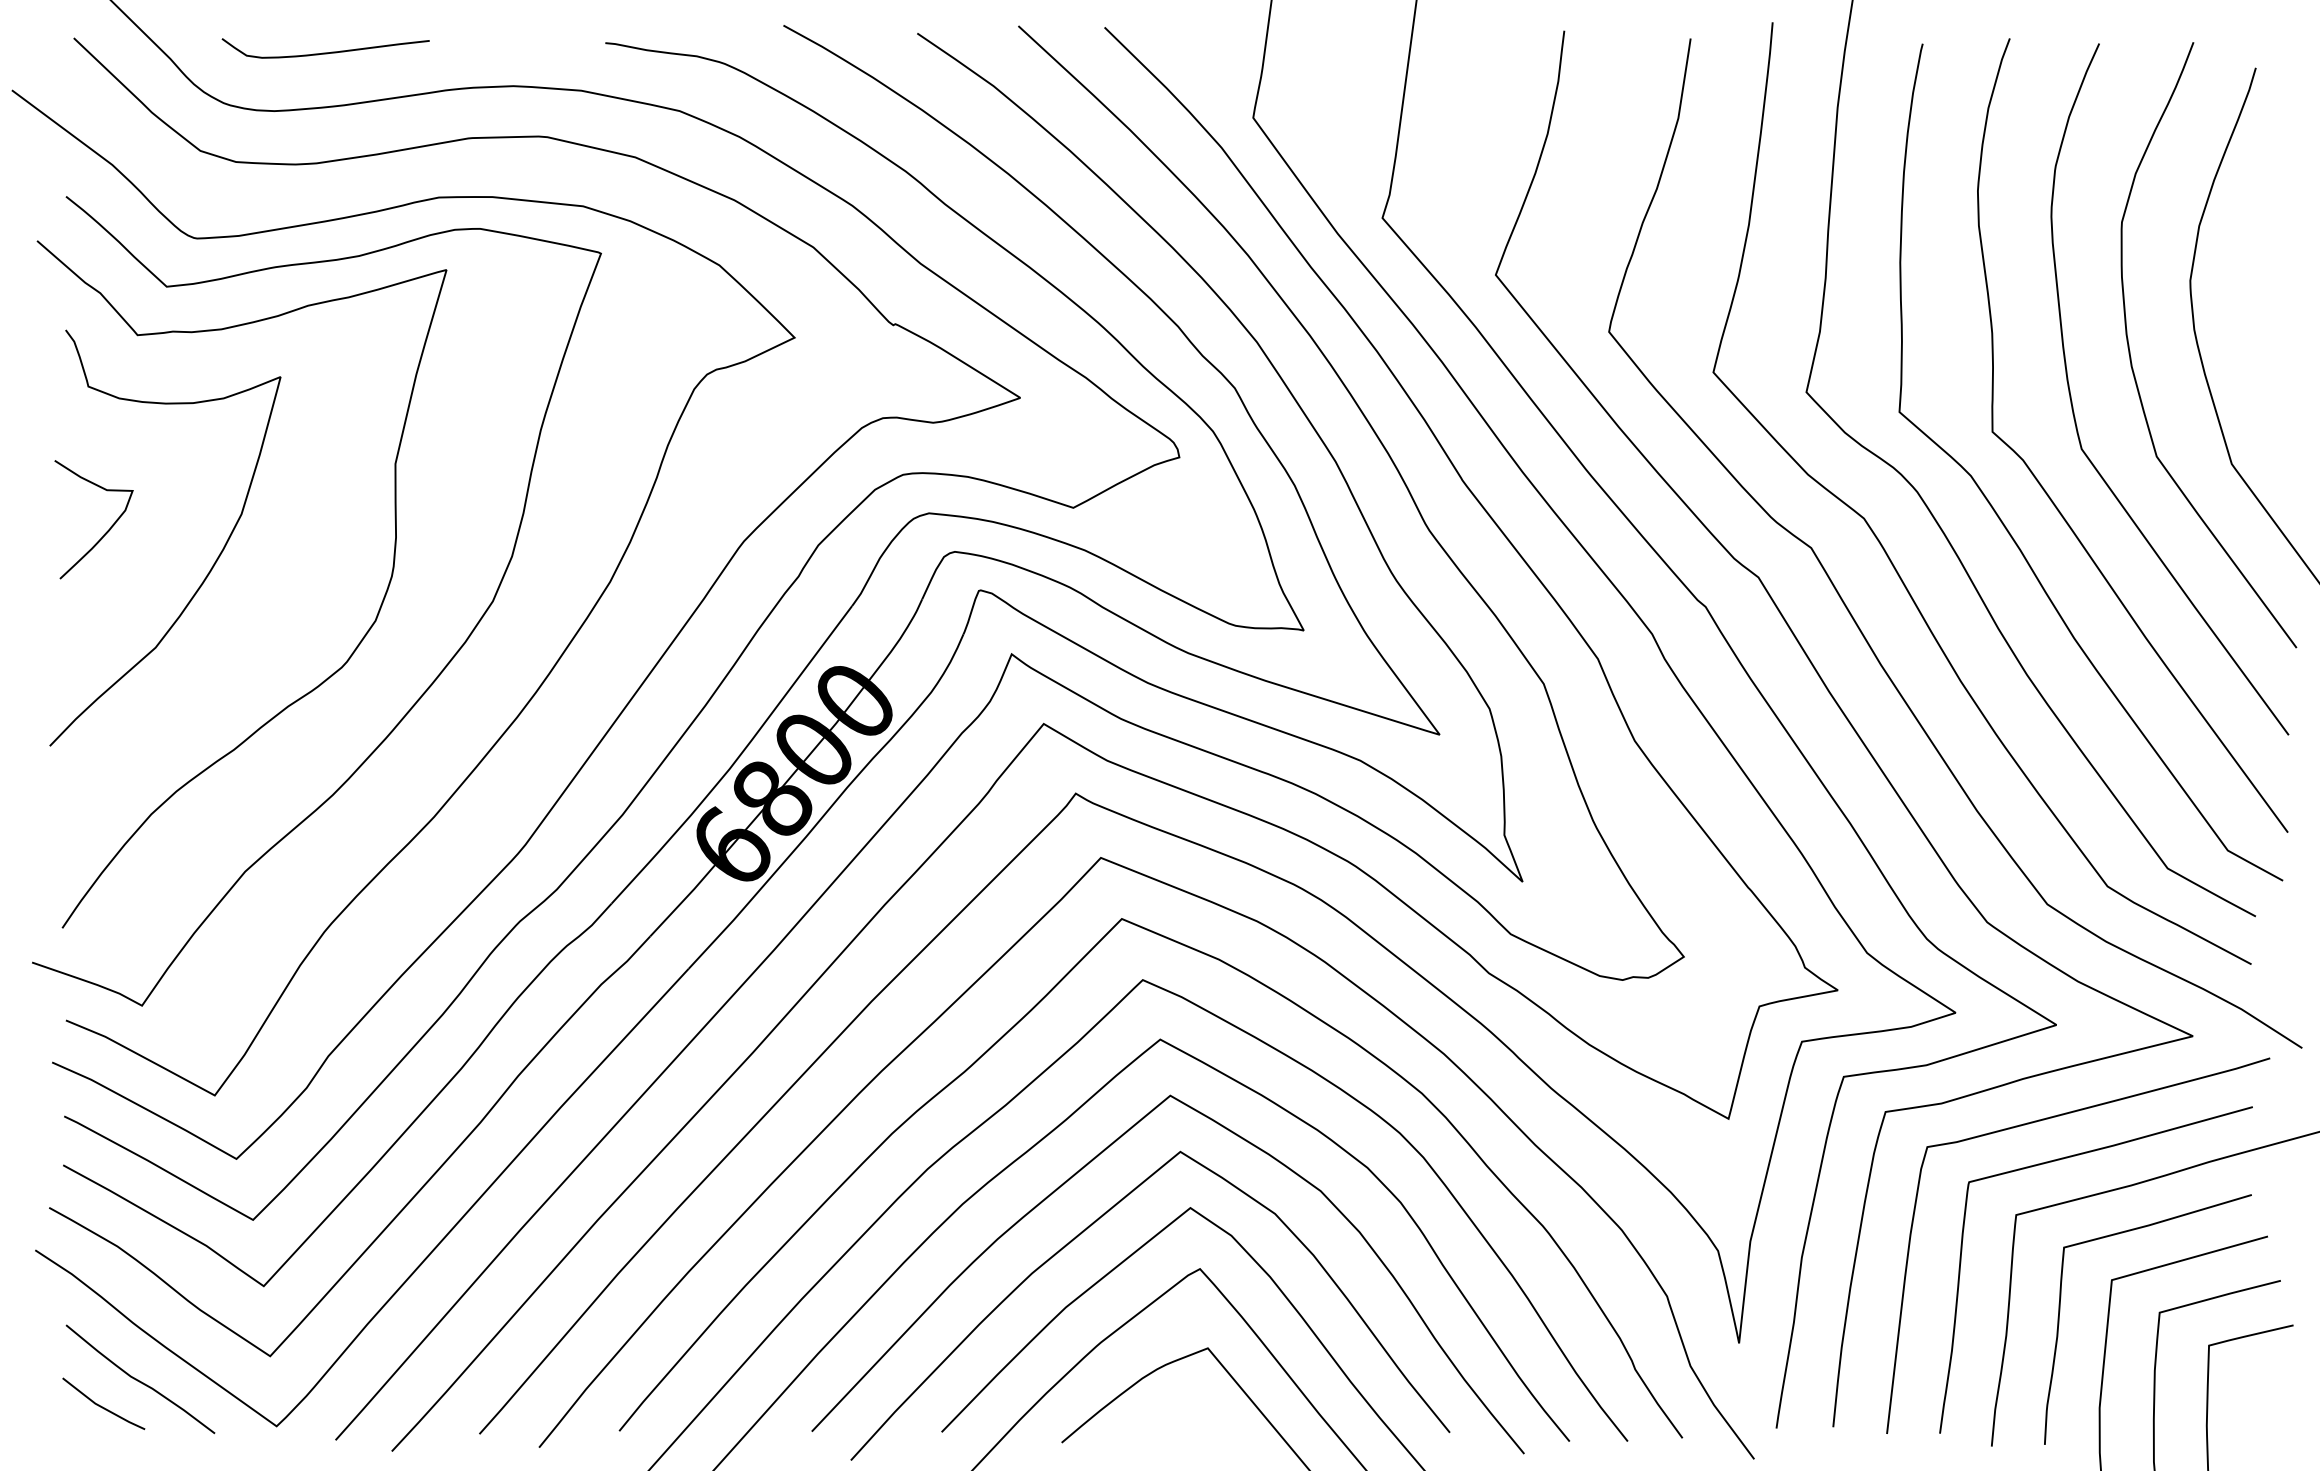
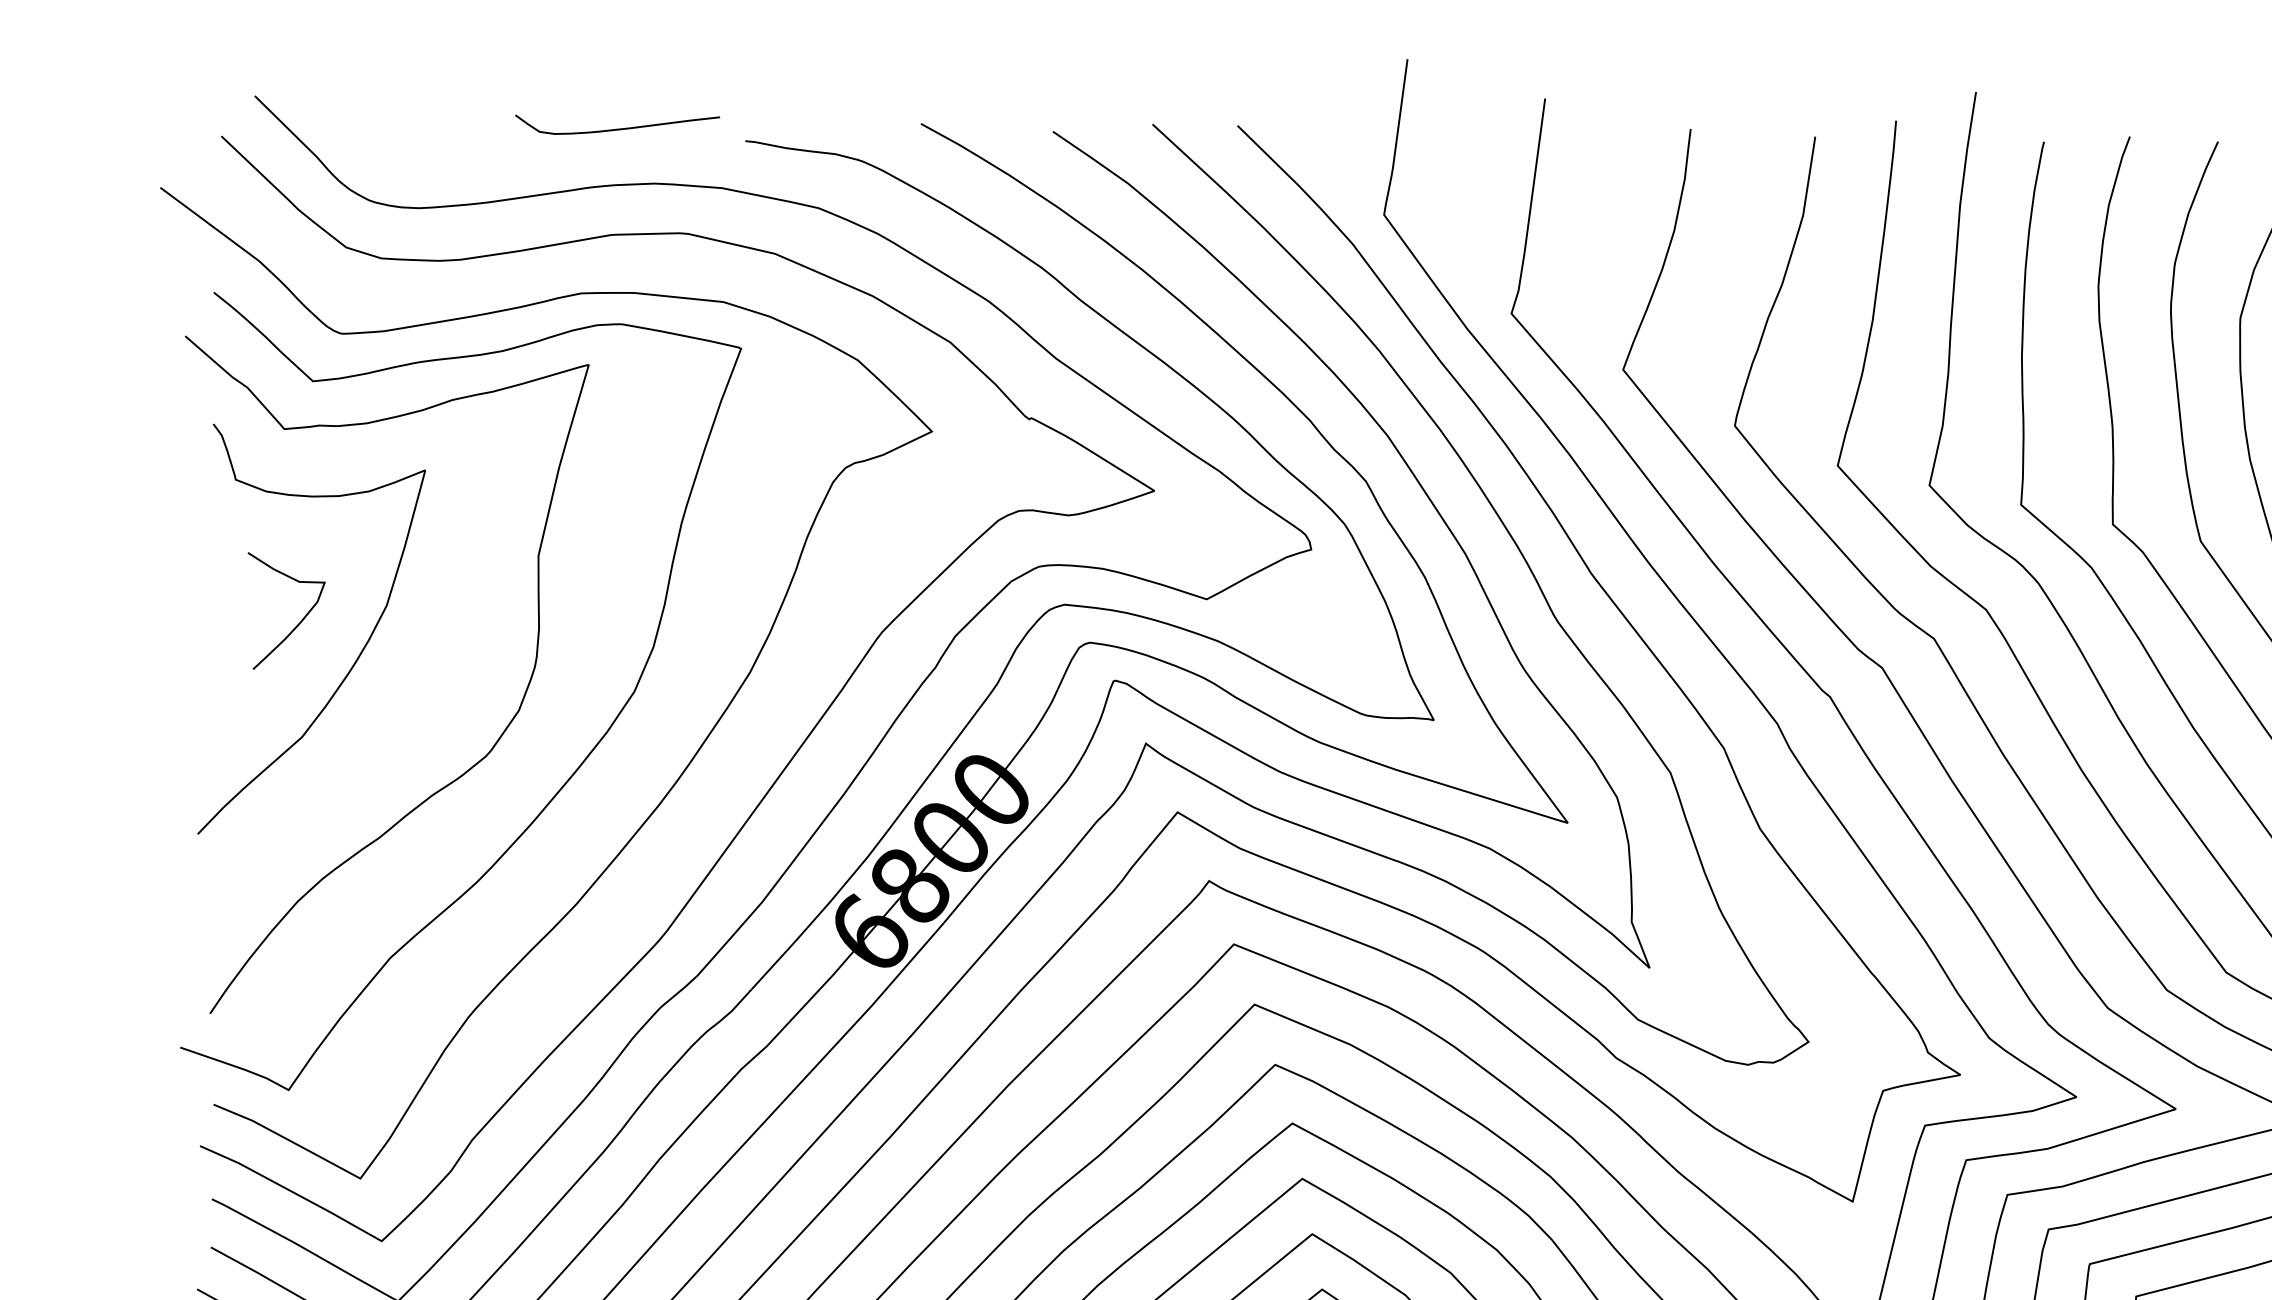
curve: (325, 52) -> (617, 128), moved
curve: (106, 531) -> (298, 622), moved

